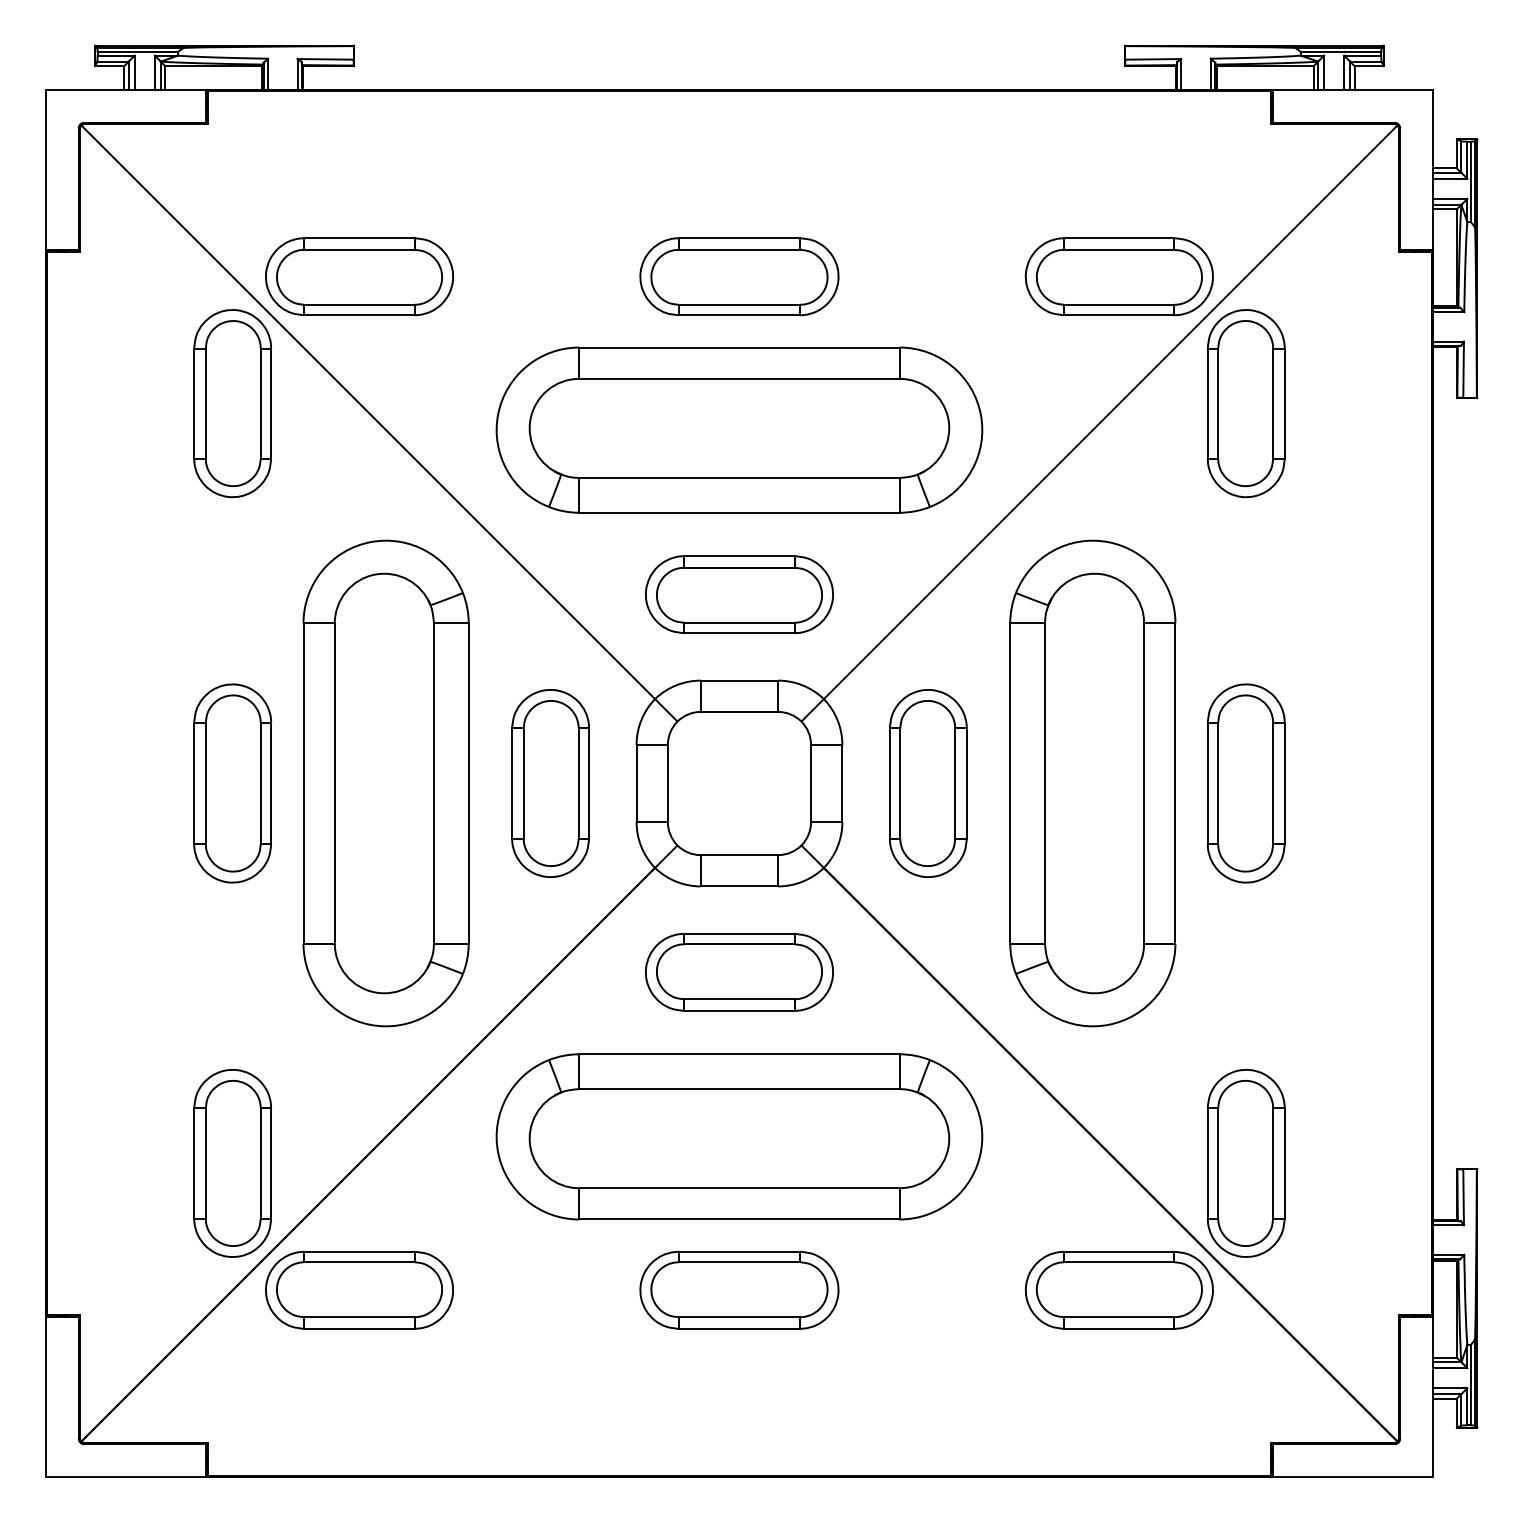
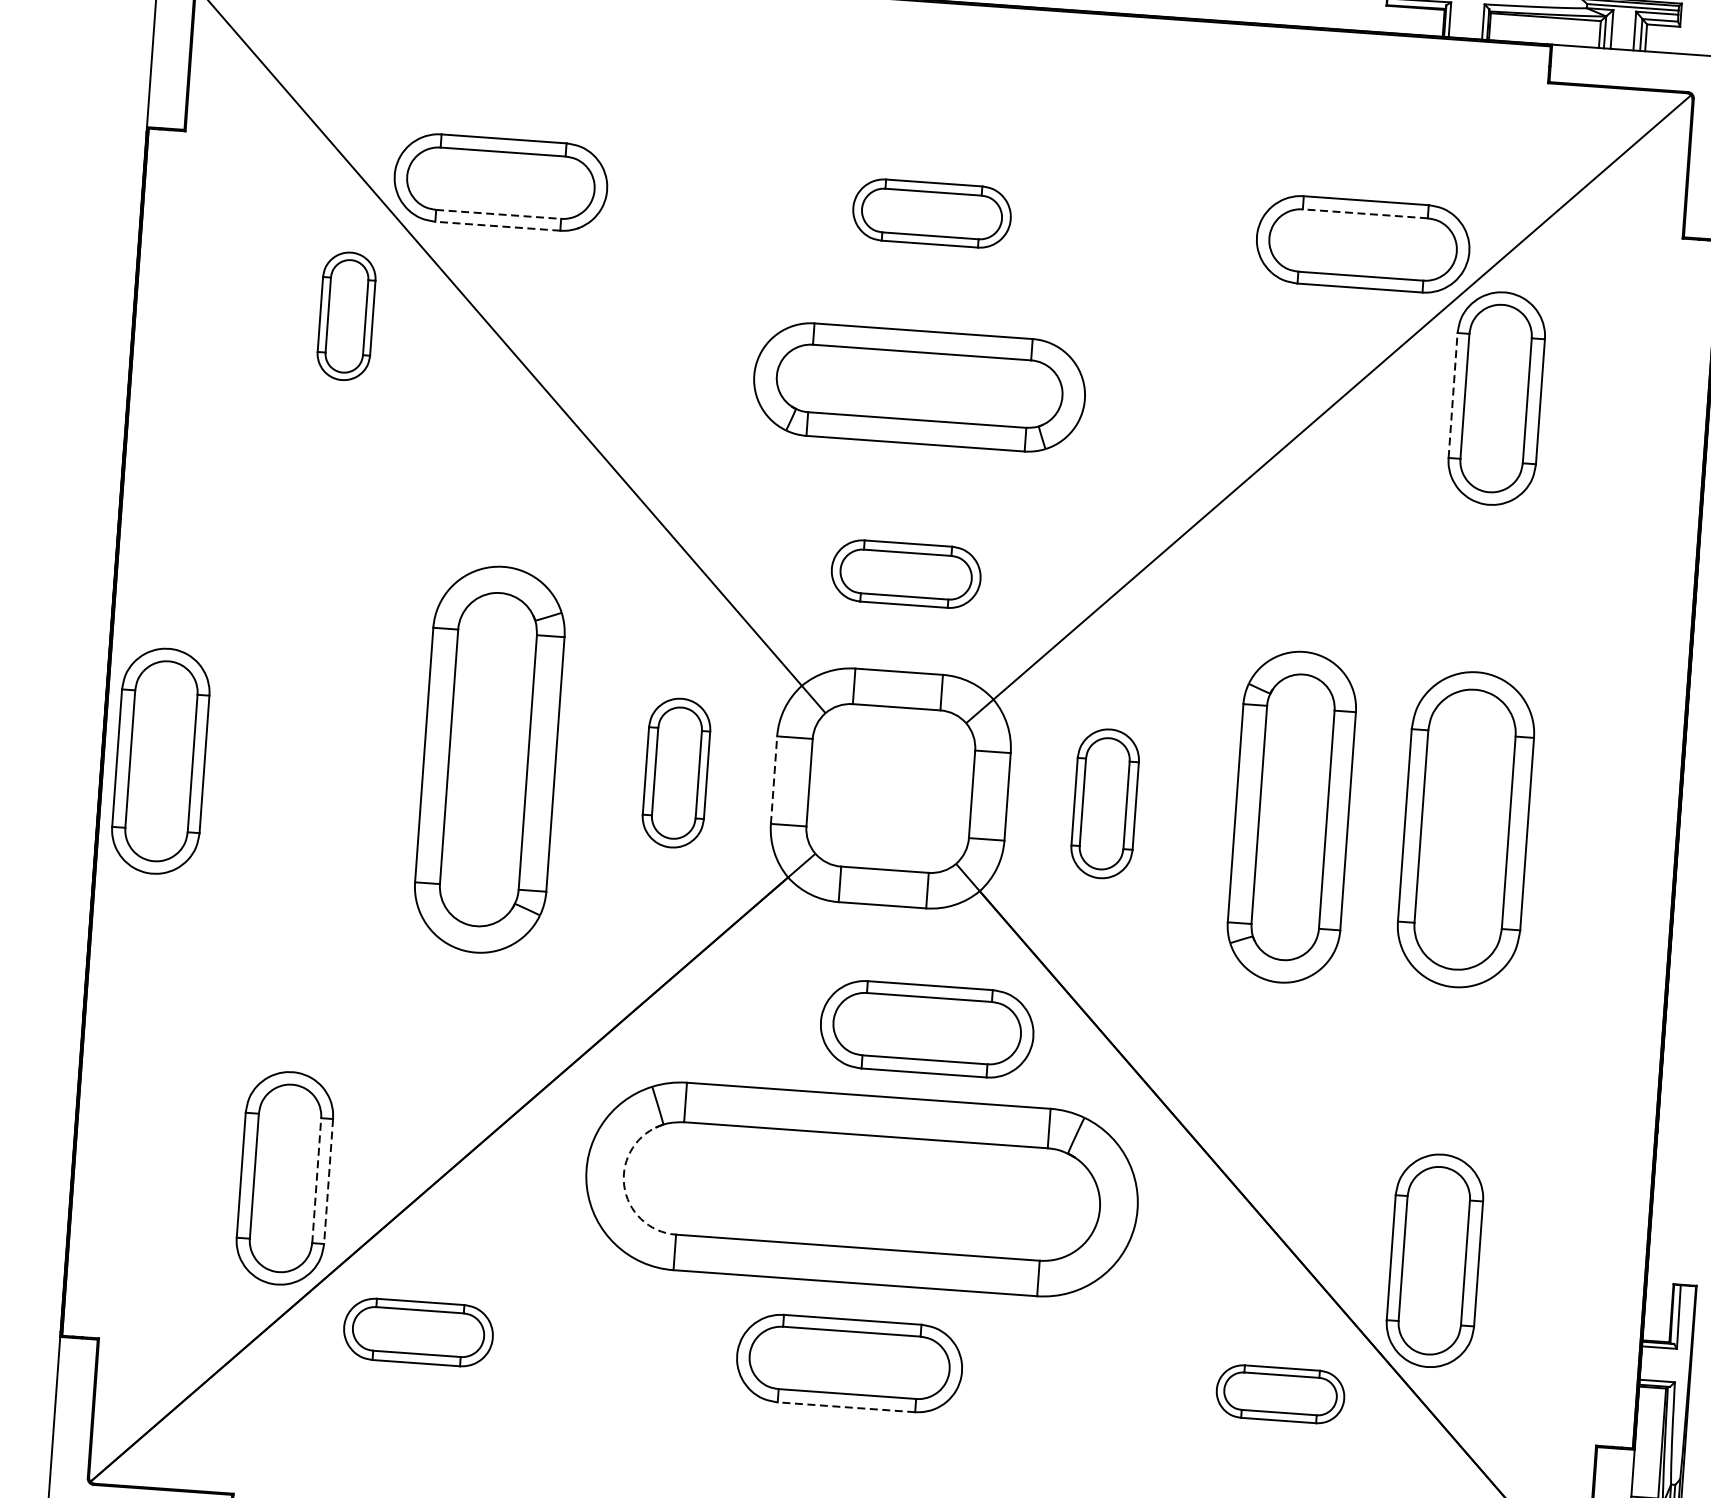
line: (1118, 249) -> (1364, 213), solid -> dashed
part: (739, 276) -> (932, 213), size x0.7
line: (360, 304) -> (499, 214), solid -> dashed
line: (359, 315) -> (497, 226), solid -> dashed
part: (232, 403) -> (346, 316), size x0.6
line: (1207, 403) -> (1452, 395), solid -> dashed
part: (739, 429) -> (919, 386), size x0.6
part: (739, 594) -> (906, 574), size x0.7
part: (232, 783) -> (160, 761), moved
part: (385, 783) -> (489, 759), size x0.7
part: (550, 783) -> (676, 773), size x0.7
line: (636, 783) -> (773, 780), solid -> dashed
part: (928, 783) -> (1105, 803), size x0.7
part: (1092, 783) -> (1291, 817), size x0.6
part: (1245, 783) -> (1465, 829), size x1.4
part: (739, 972) -> (927, 1029), moved
arc: (530, 1147) -> (624, 1184), solid -> dashed
line: (260, 1162) -> (316, 1179), solid -> dashed
line: (271, 1163) -> (328, 1181), solid -> dashed
part: (359, 1289) -> (418, 1331), size x0.7
part: (1118, 1289) -> (1279, 1393), size x0.6
line: (739, 1328) -> (846, 1406), solid -> dashed

